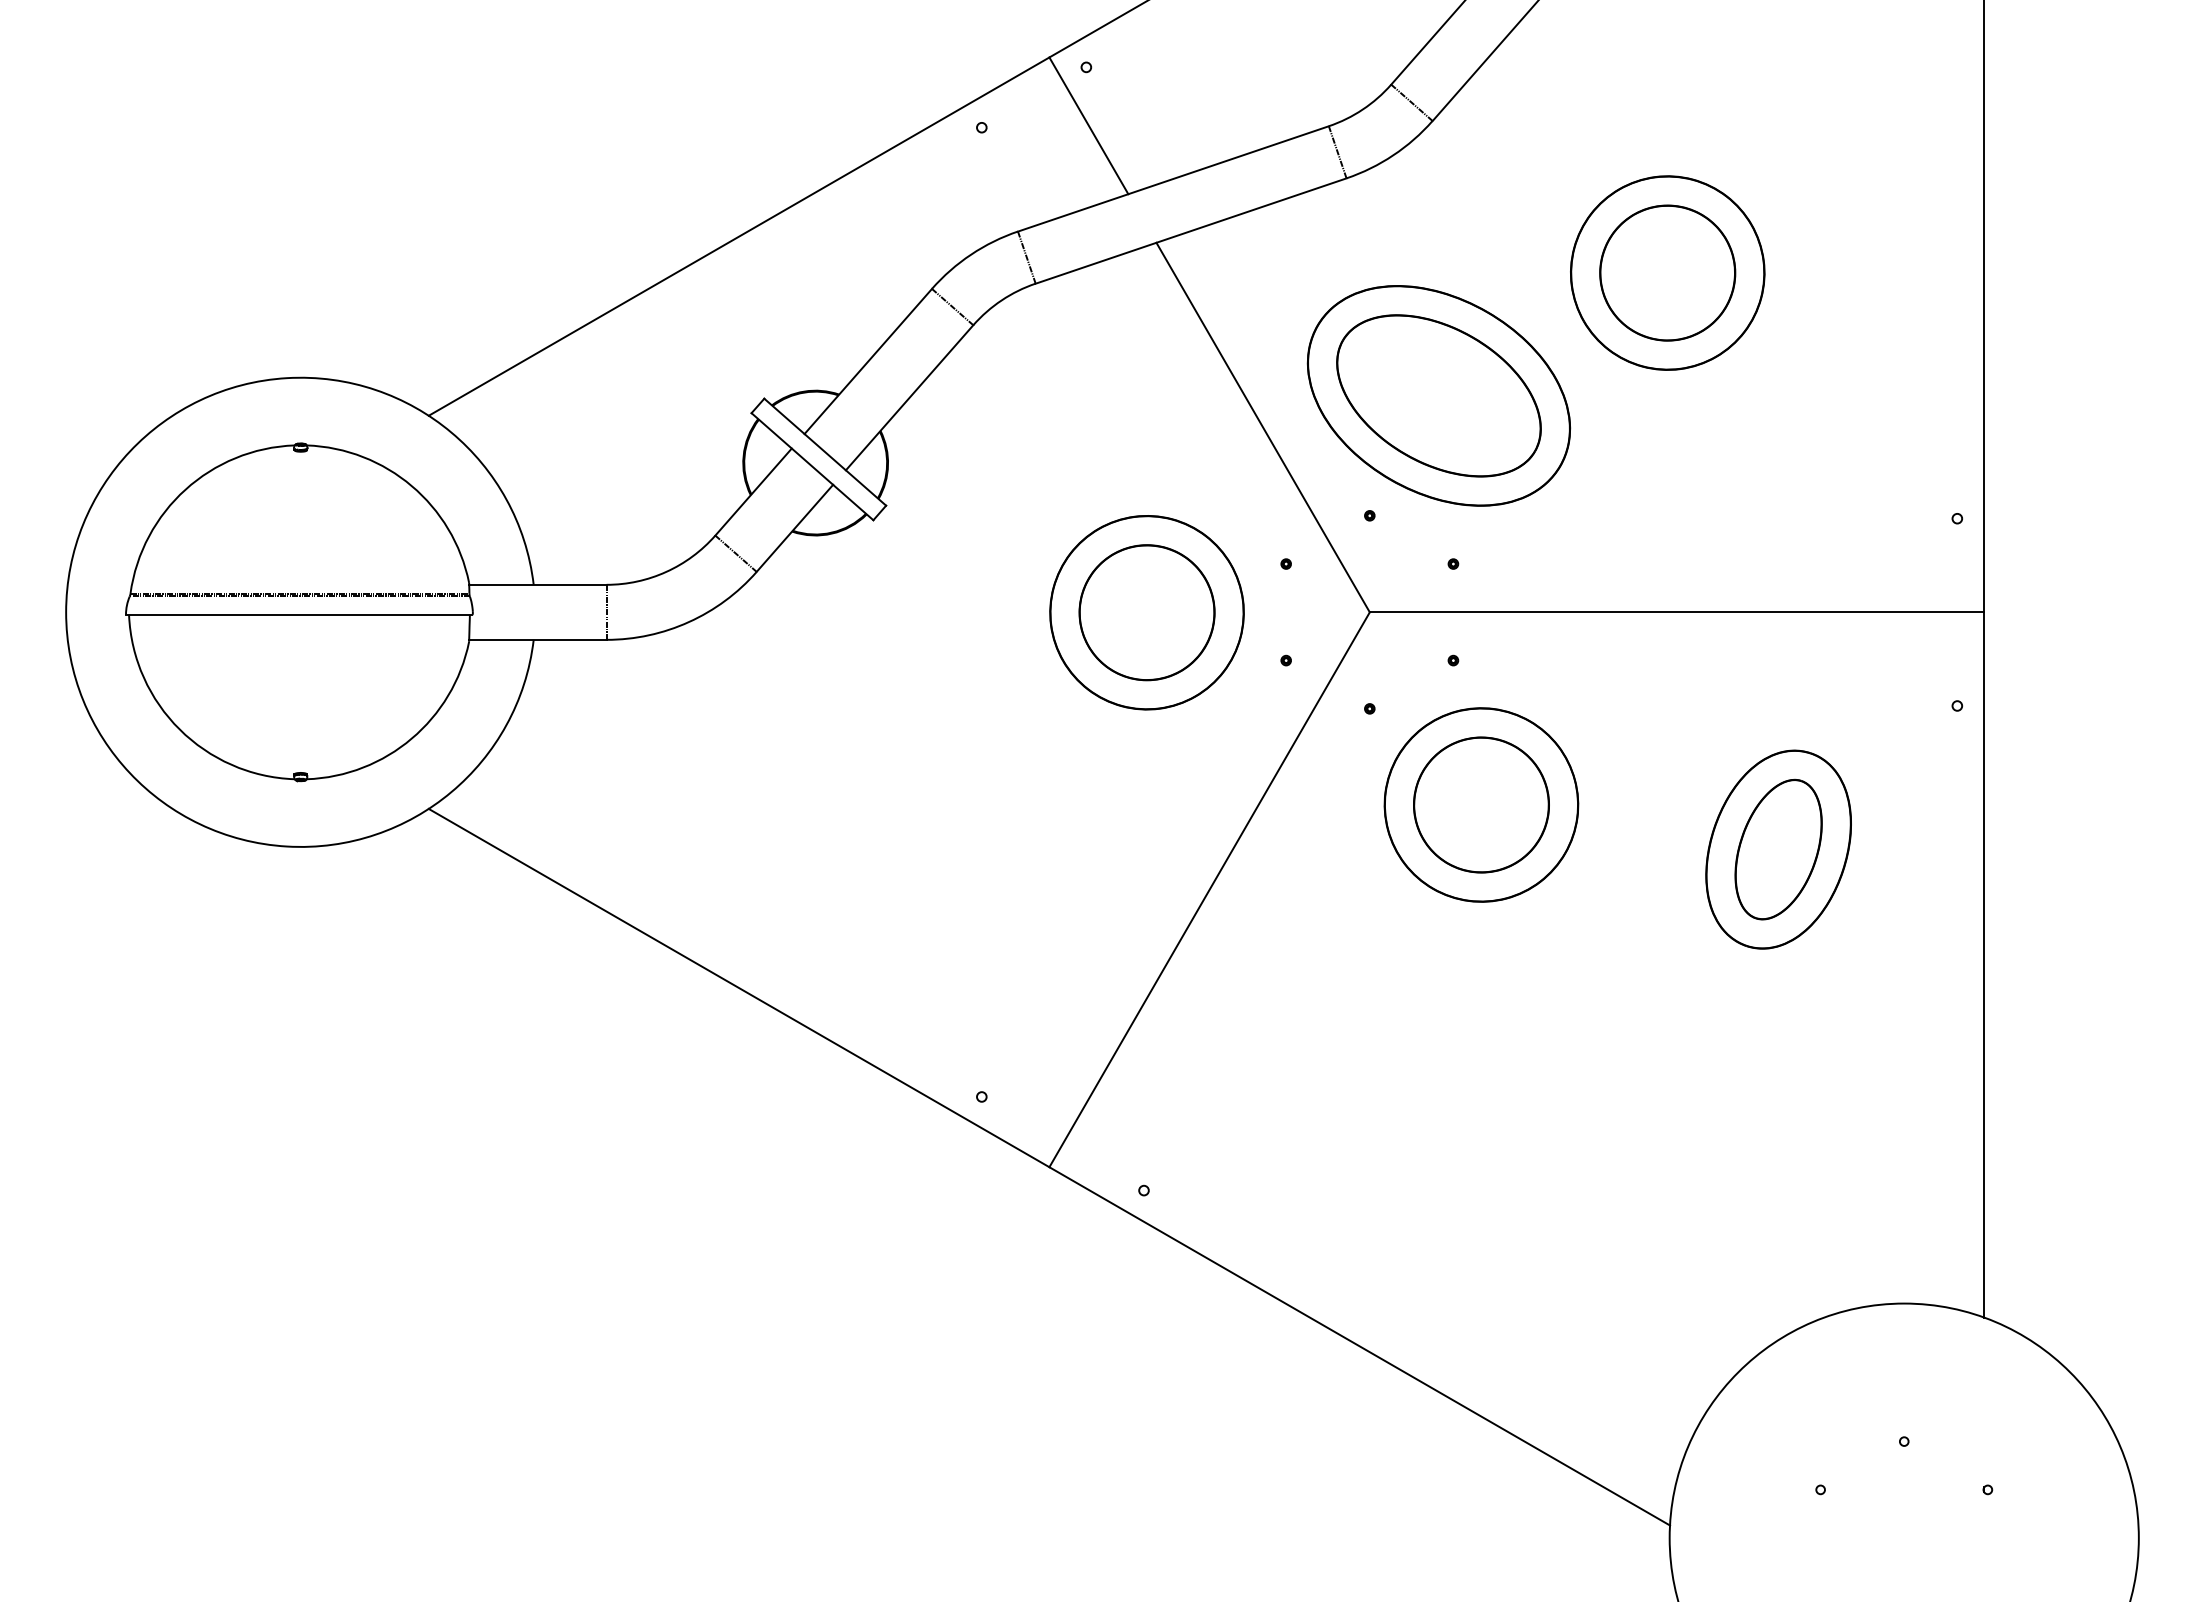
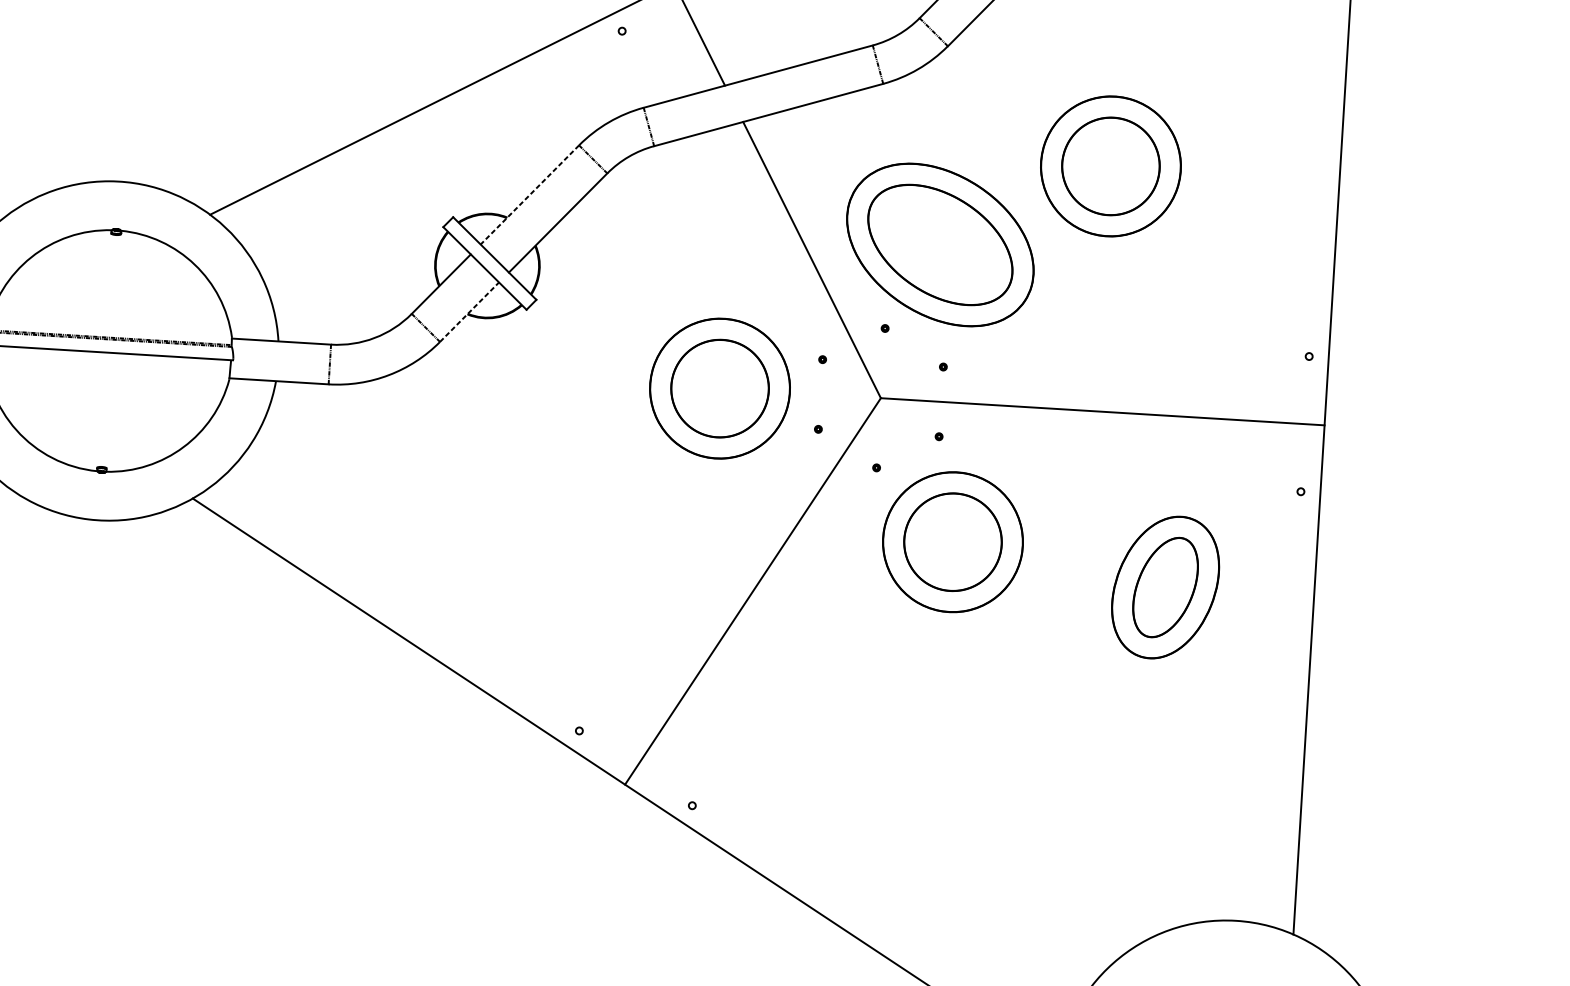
line: (868, 361) -> (530, 194), solid -> dashed
line: (794, 528) -> (469, 312), solid -> dashed

